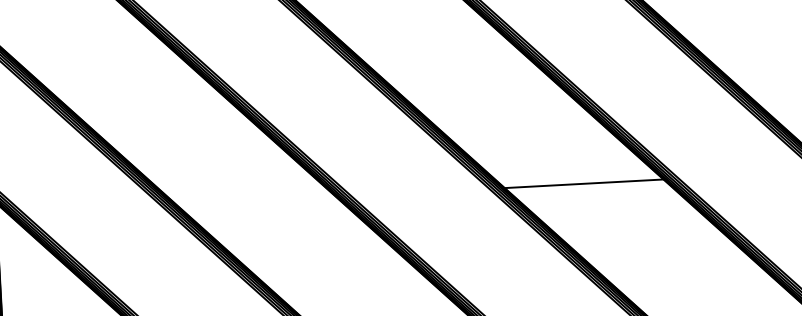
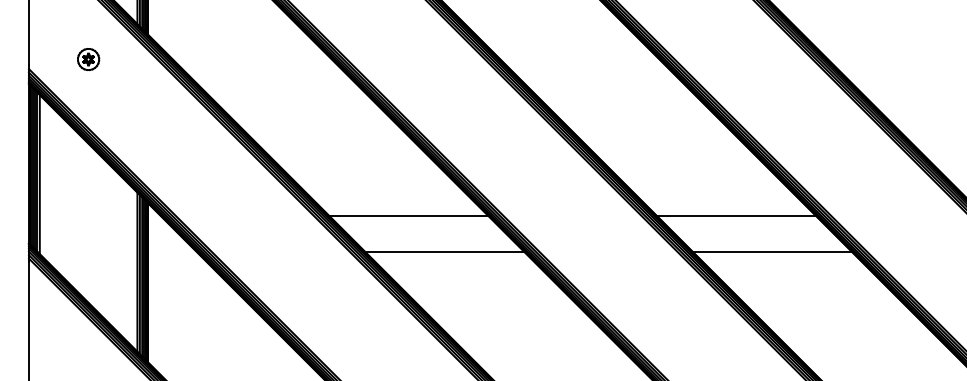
line: (256, 201) -> (408, 216), added
line: (620, 217) -> (771, 251), added
line: (294, 234) -> (444, 251), added

